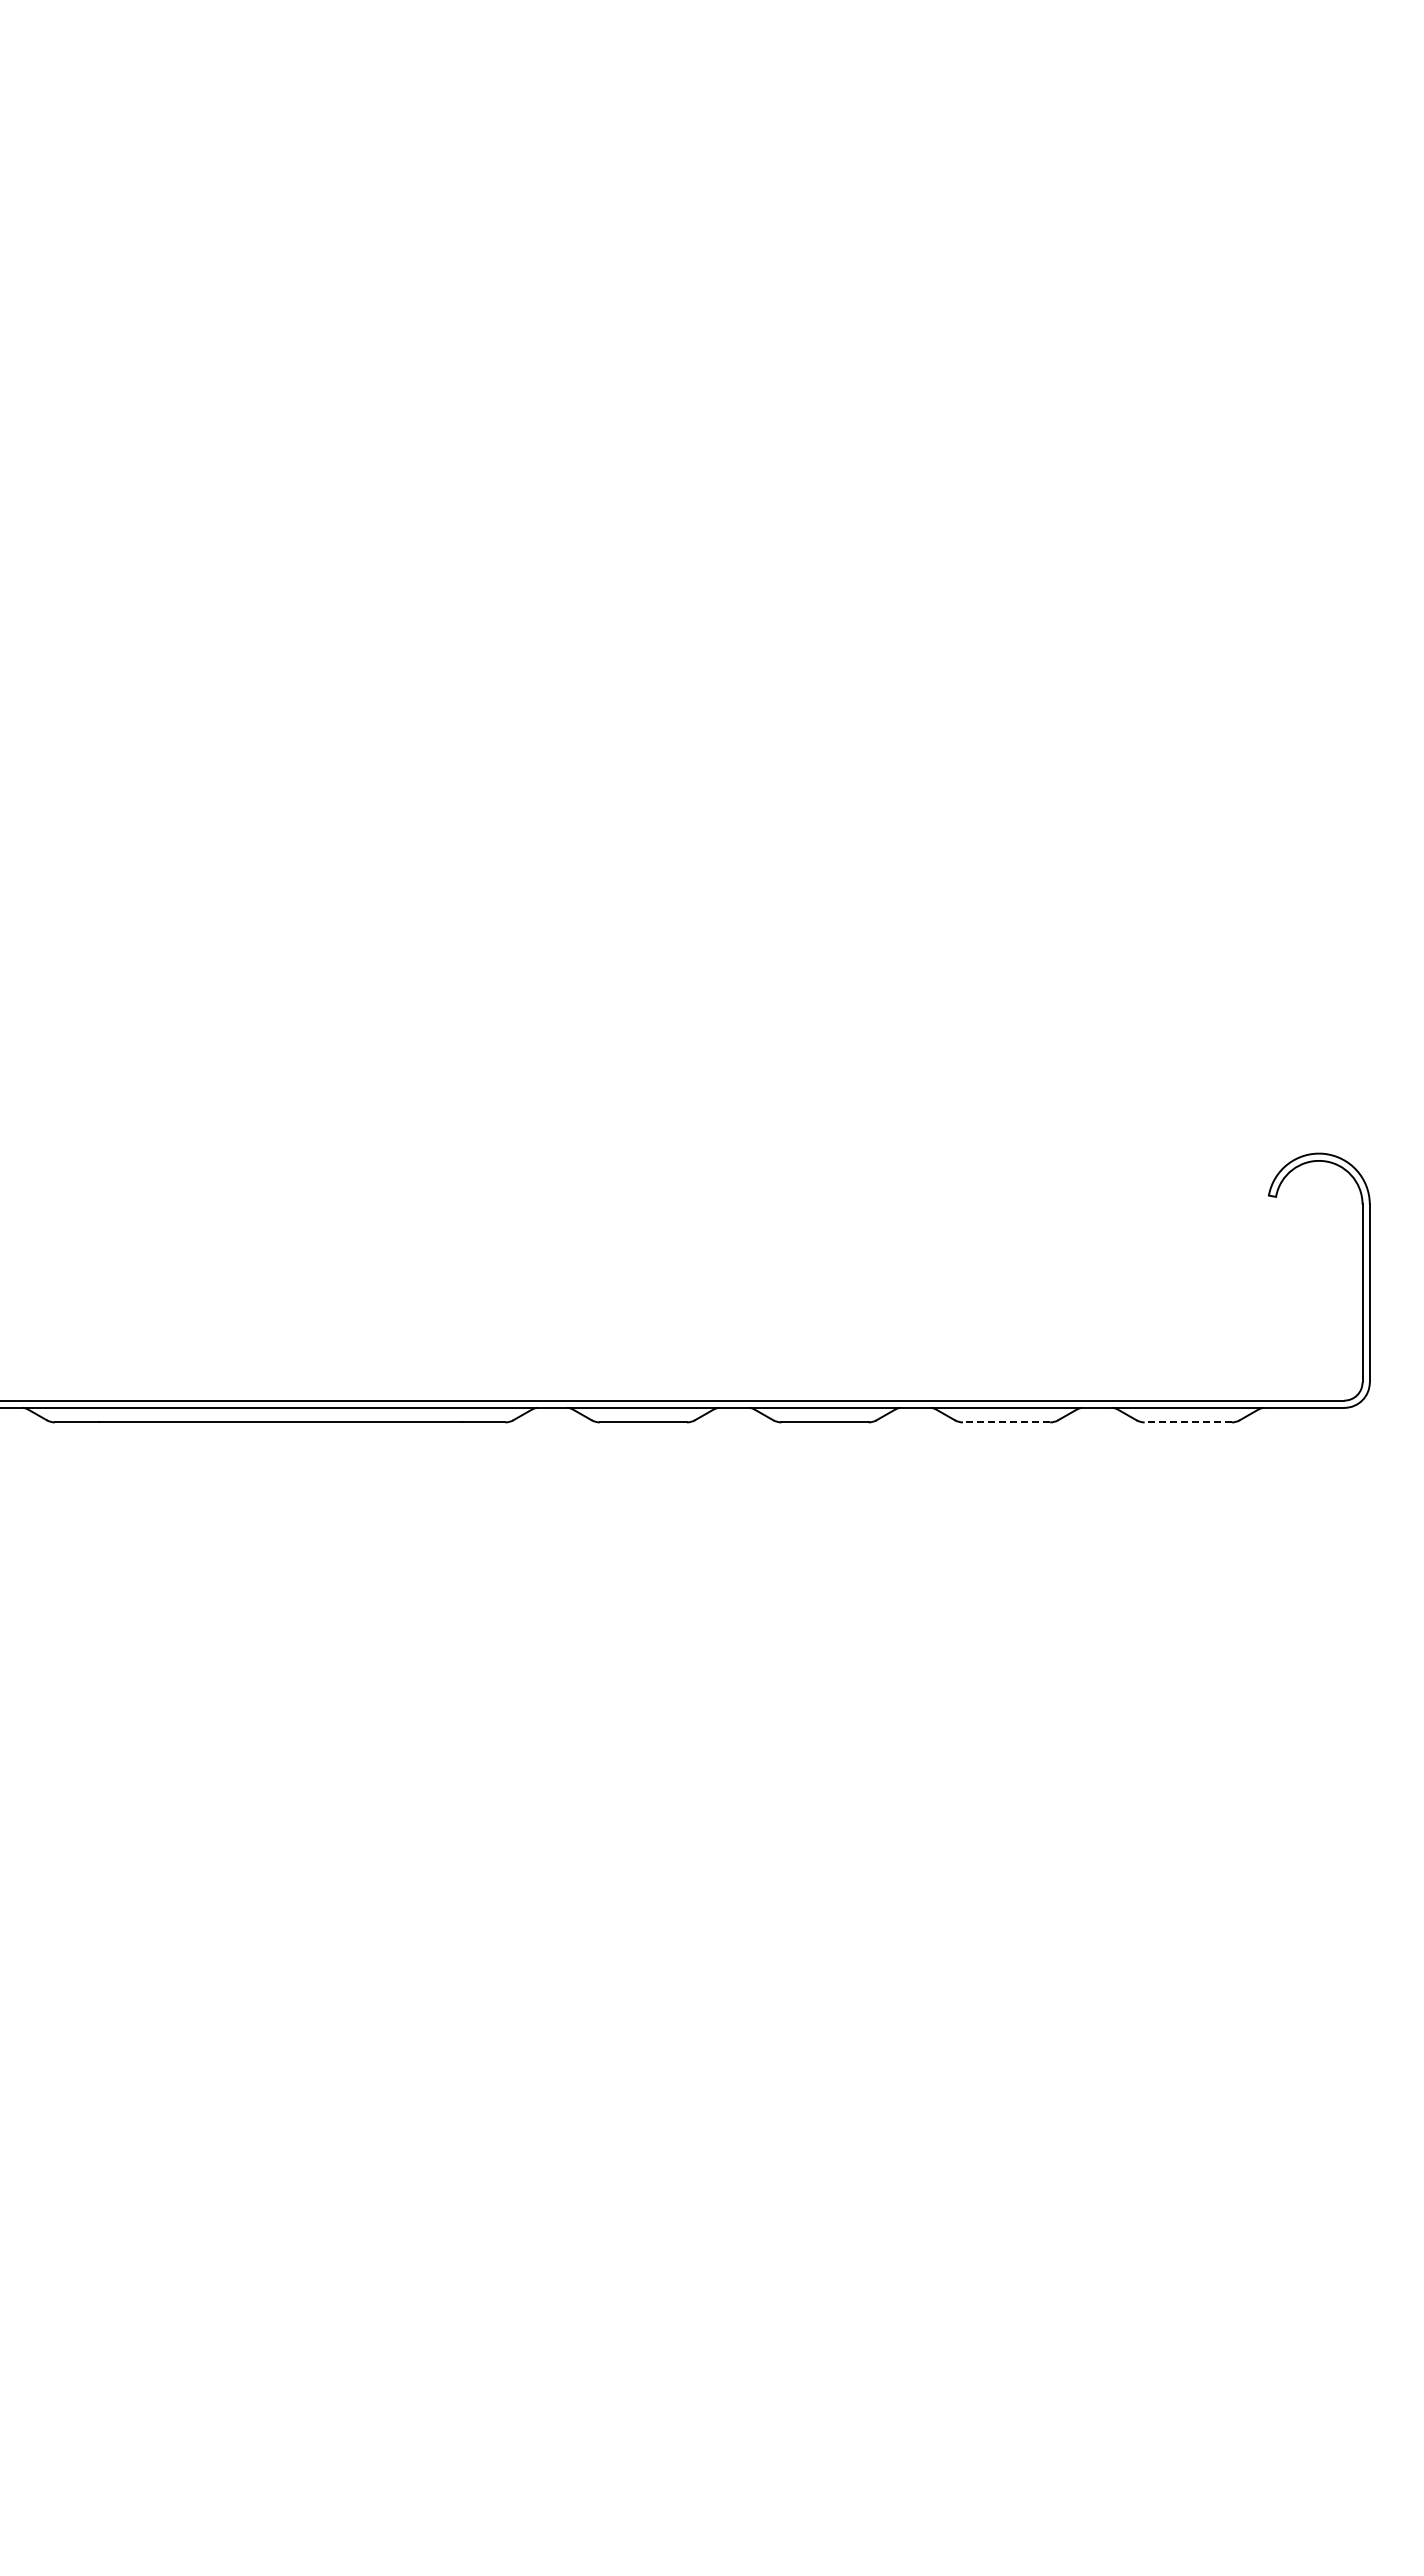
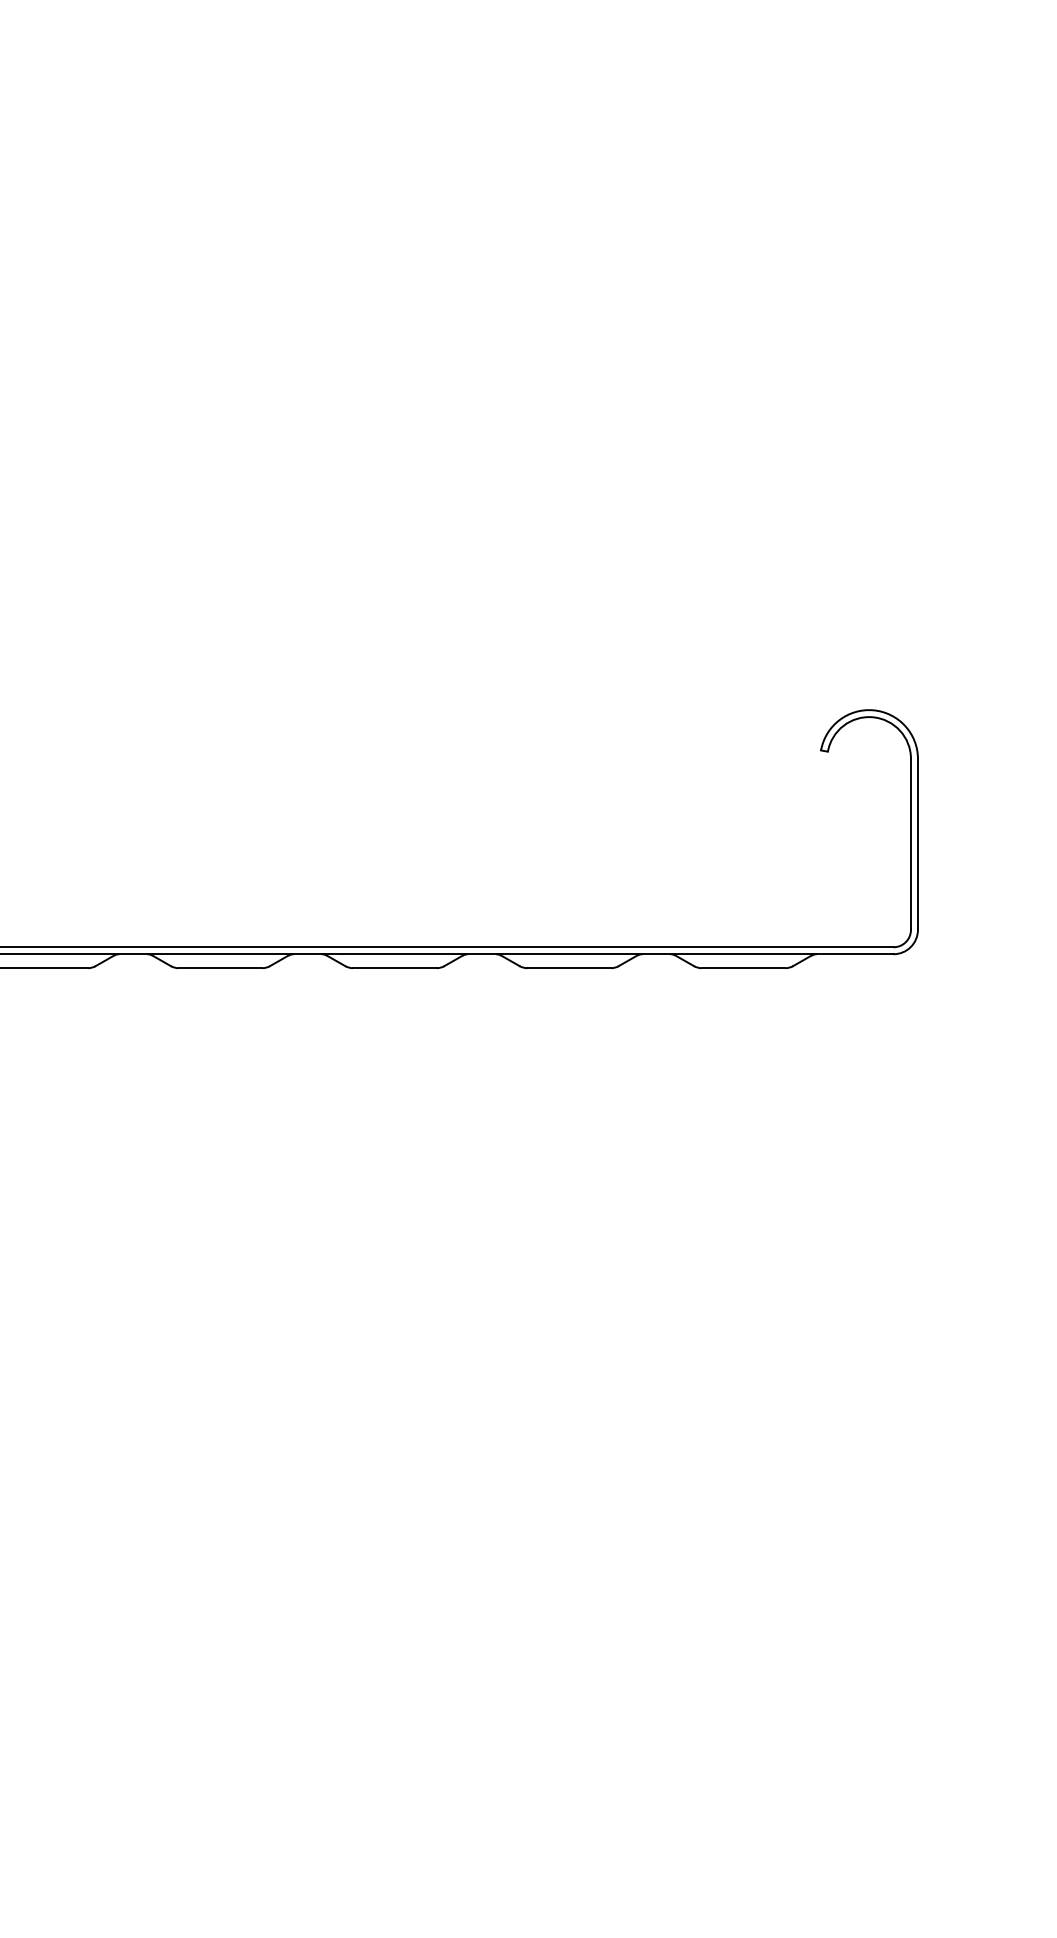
line: (1006, 1422) -> (569, 968), dashed -> solid
line: (1188, 1422) -> (743, 968), dashed -> solid

